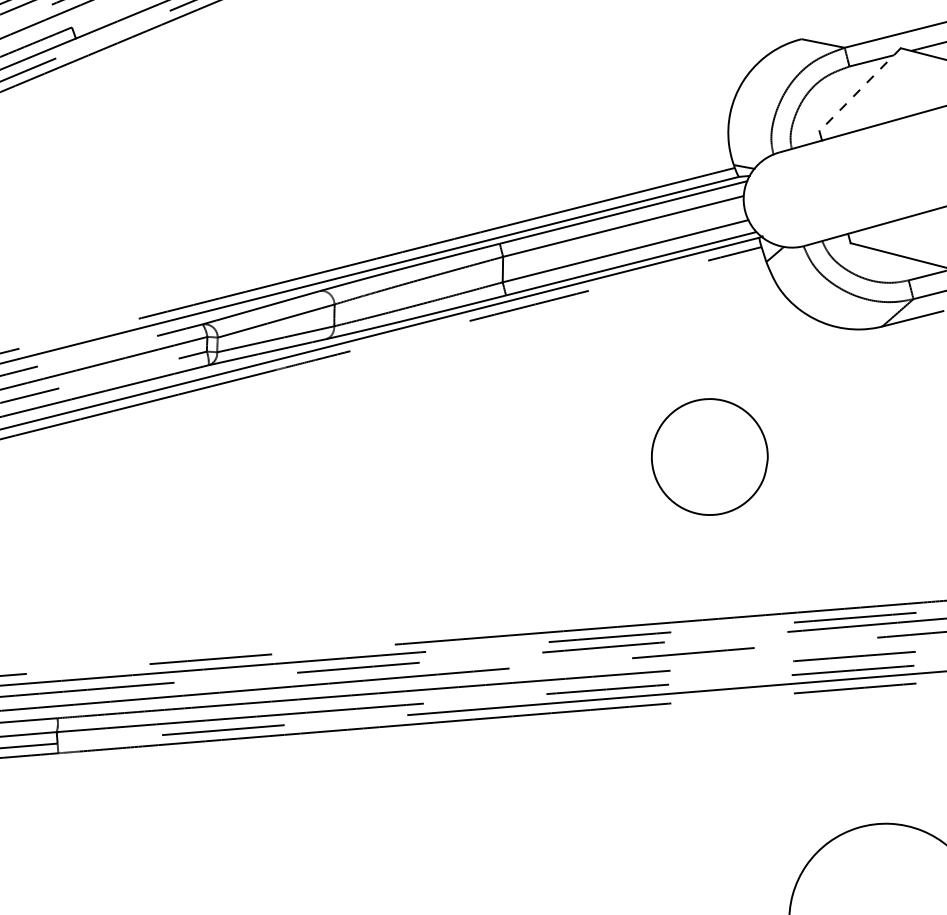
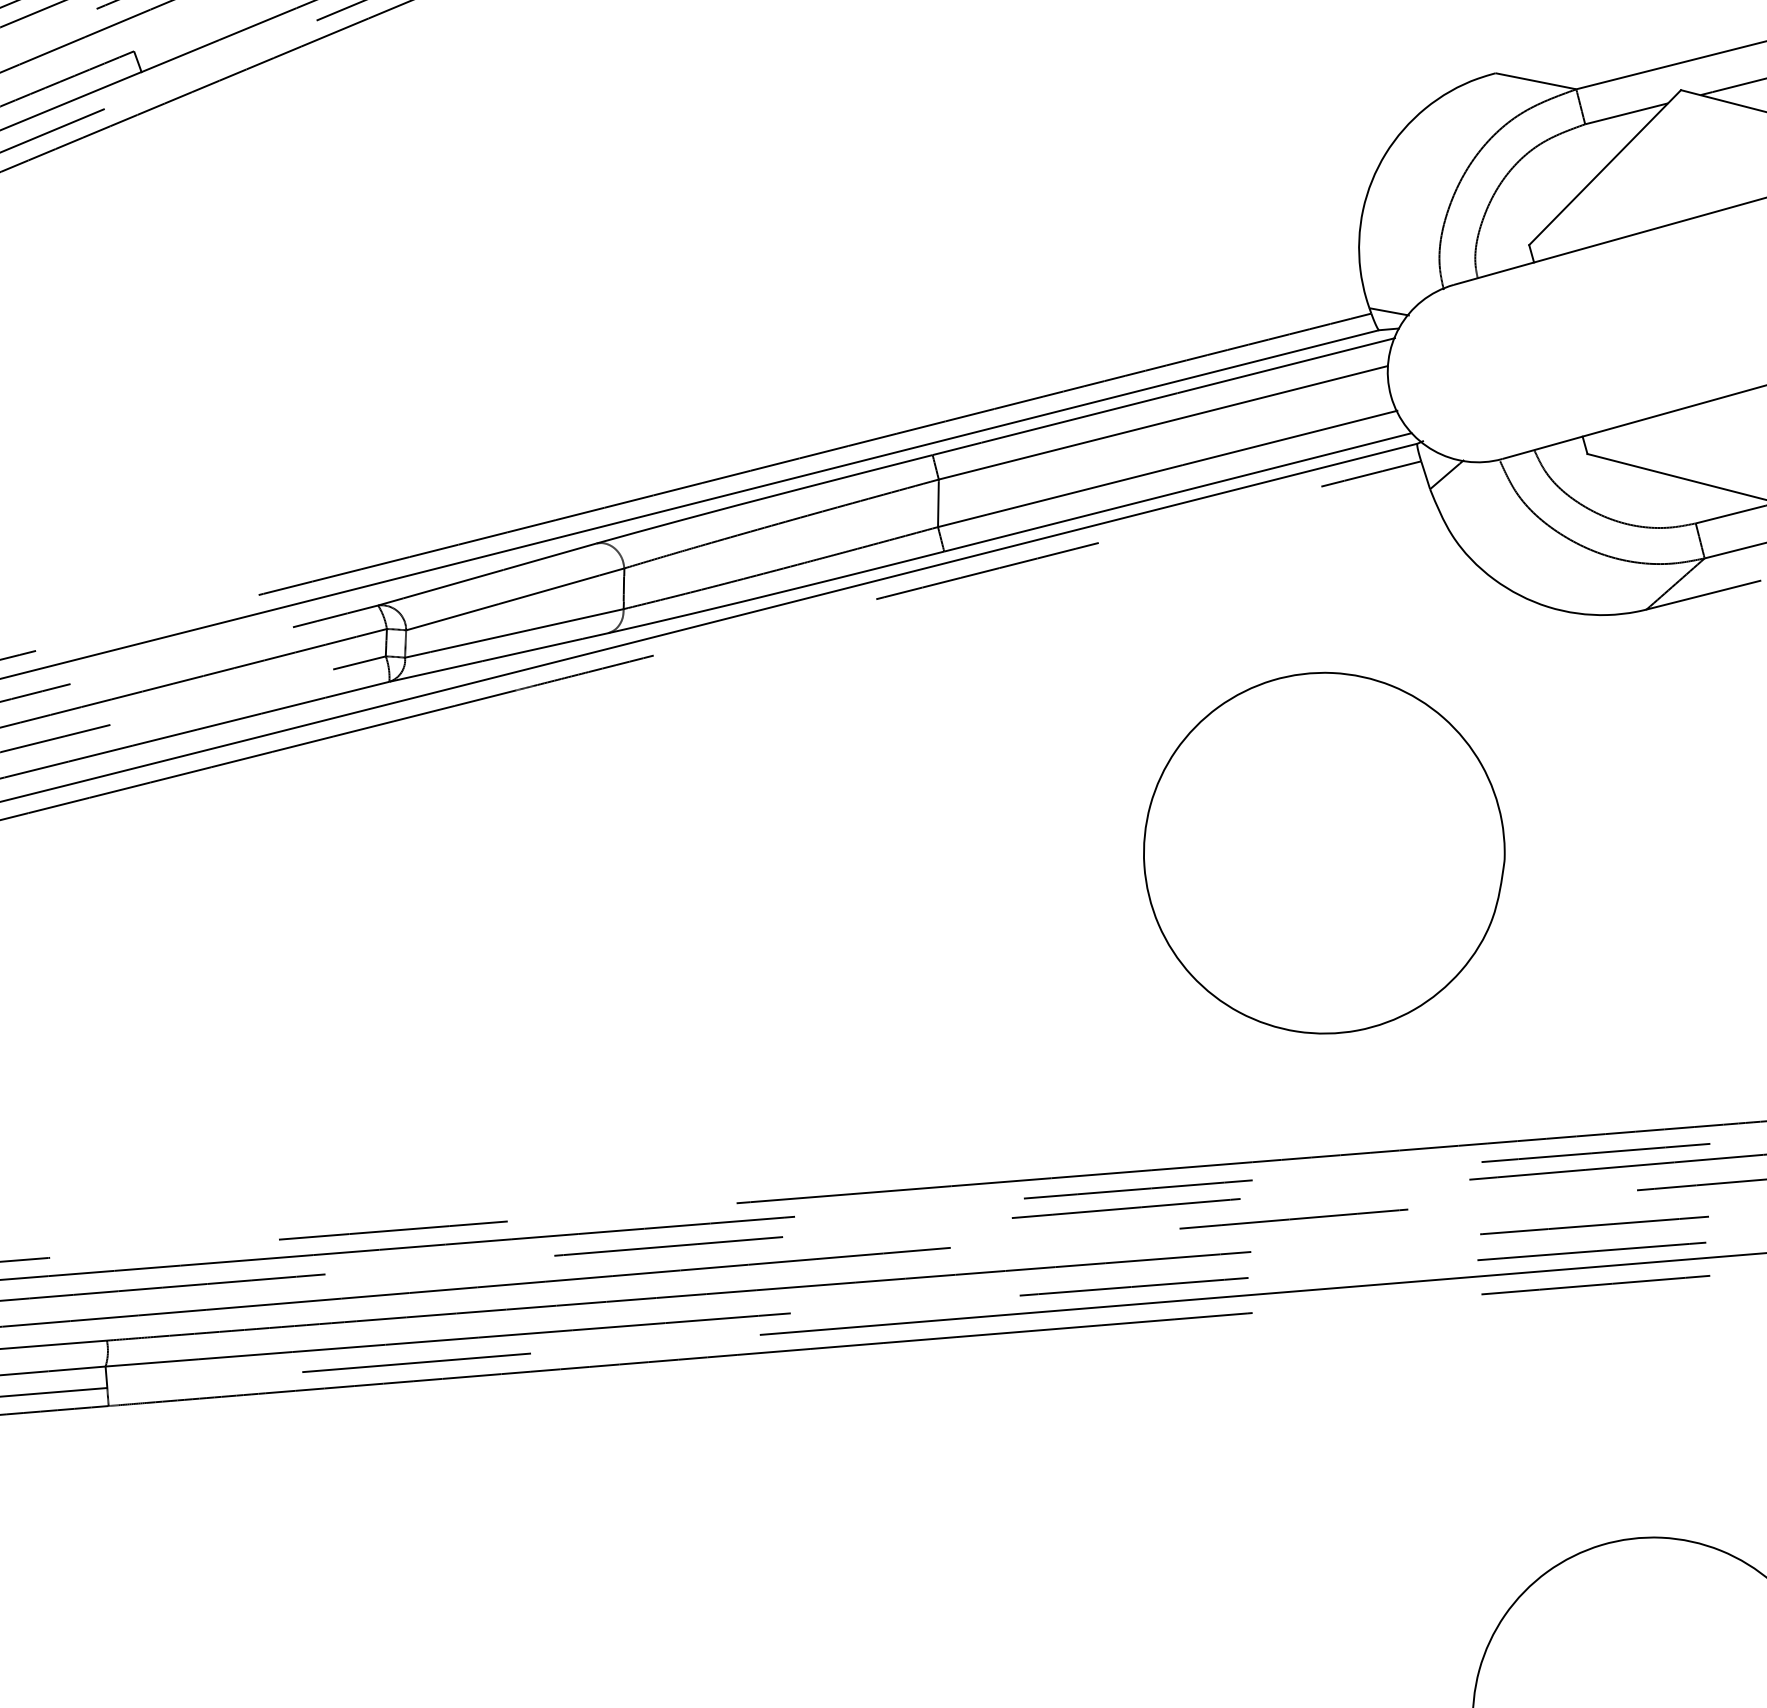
line: (859, 90) -> (1603, 169), dashed -> solid
part: (709, 456) -> (1323, 852), size x1.67

